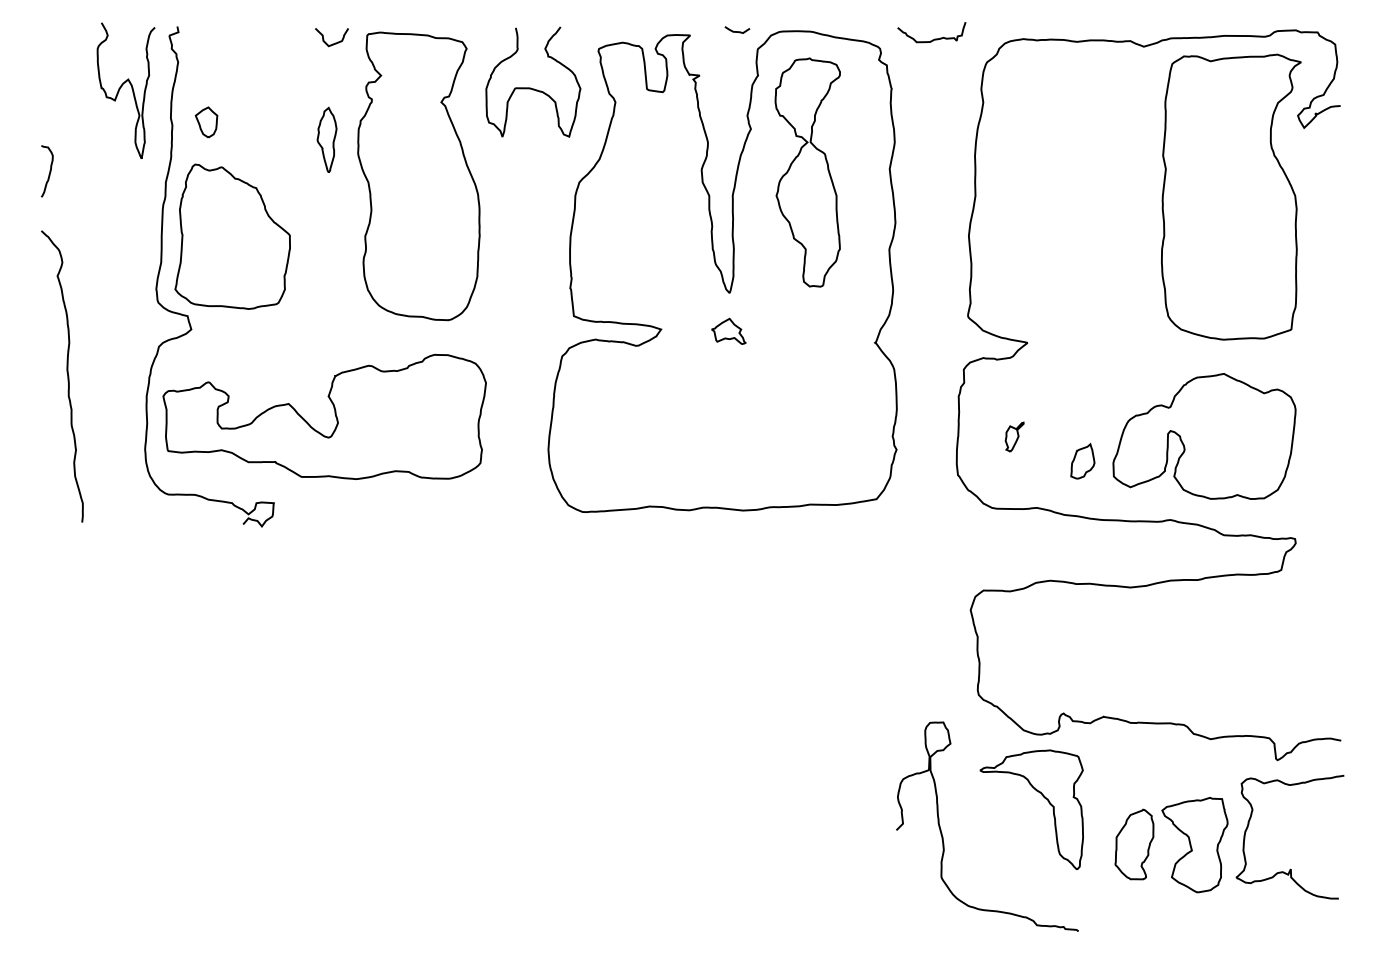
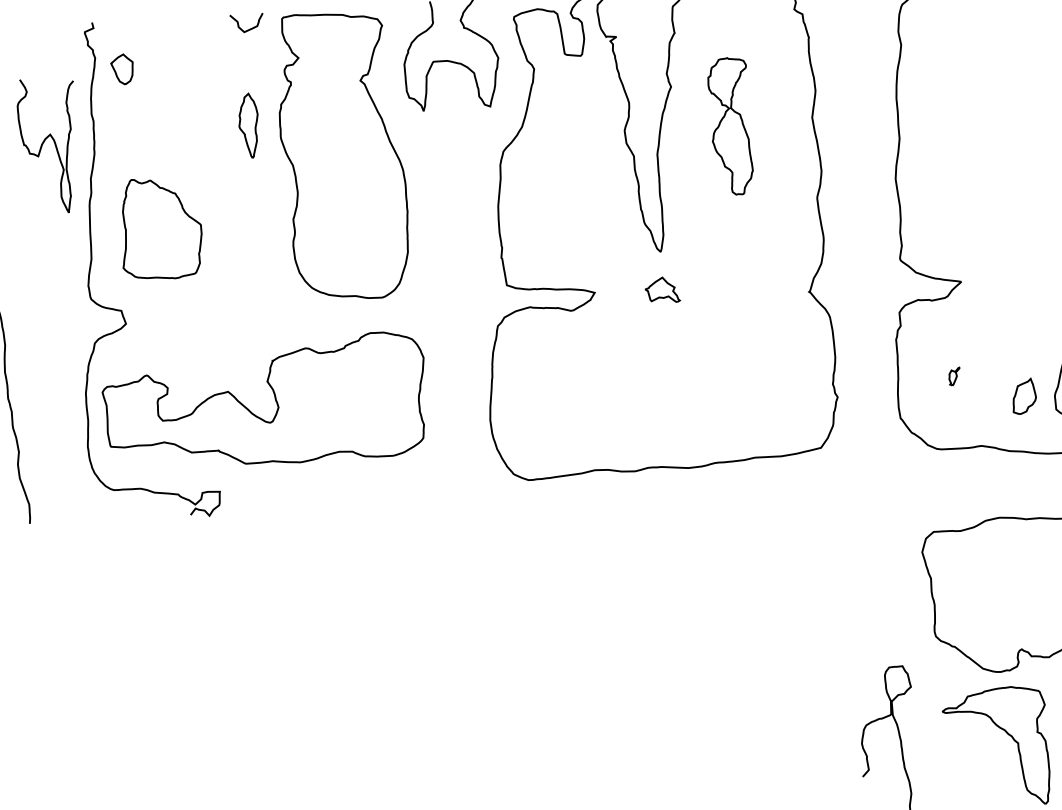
curve: (122, 86) -> (44, 141), moved
part: (206, 122) -> (122, 69), moved
part: (807, 172) -> (730, 126), size x0.6
part: (232, 236) -> (160, 228), size x0.7
part: (1014, 436) -> (954, 376), size x0.6

